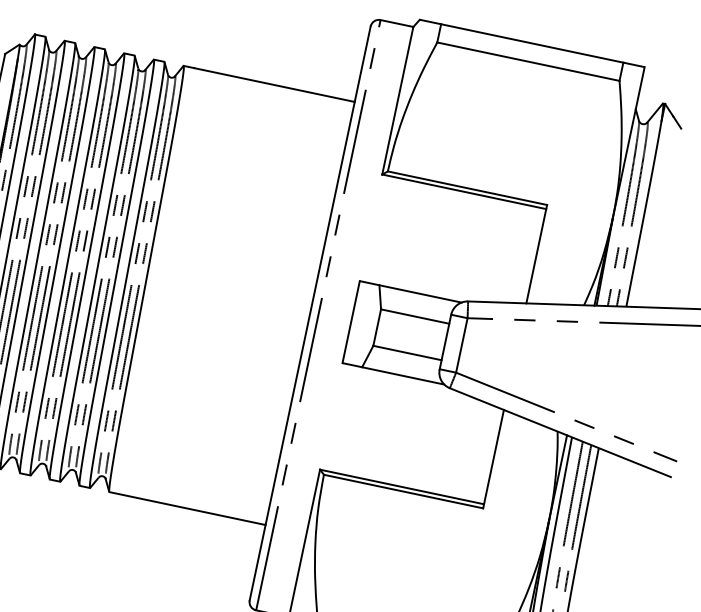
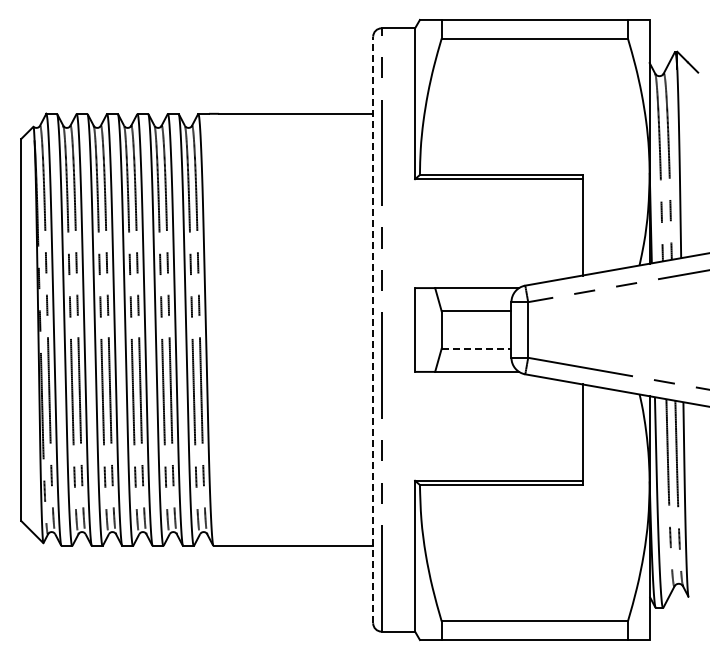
line: (310, 313) -> (373, 329), solid -> dashed
line: (407, 352) -> (476, 348), solid -> dashed

